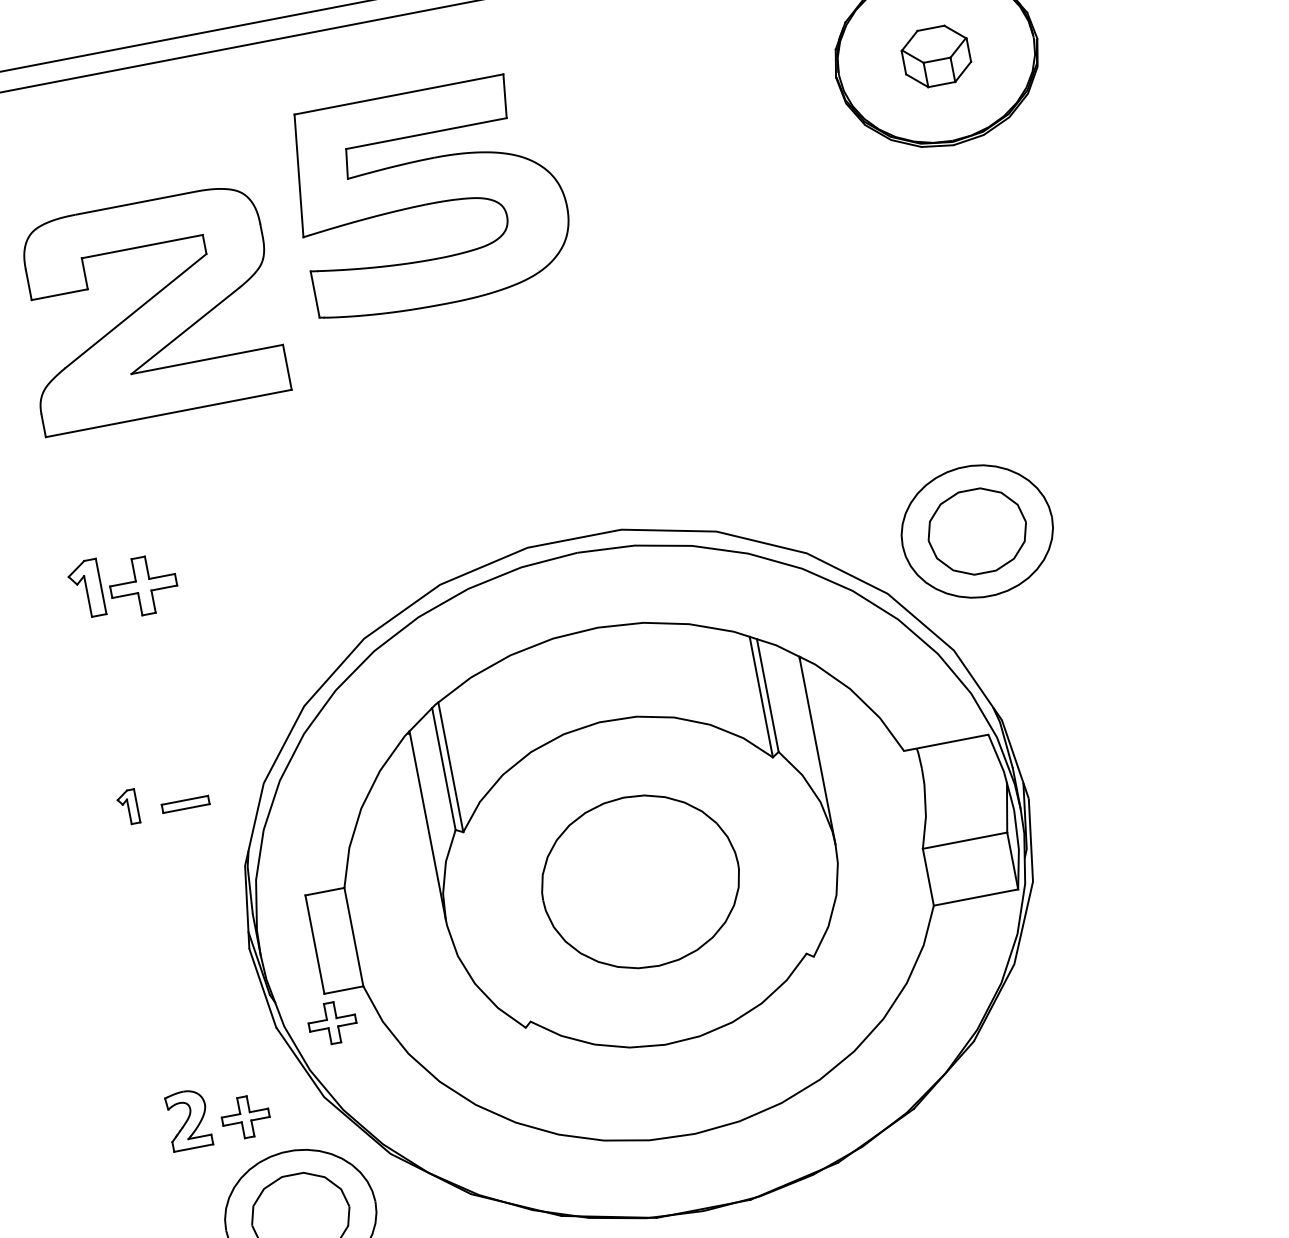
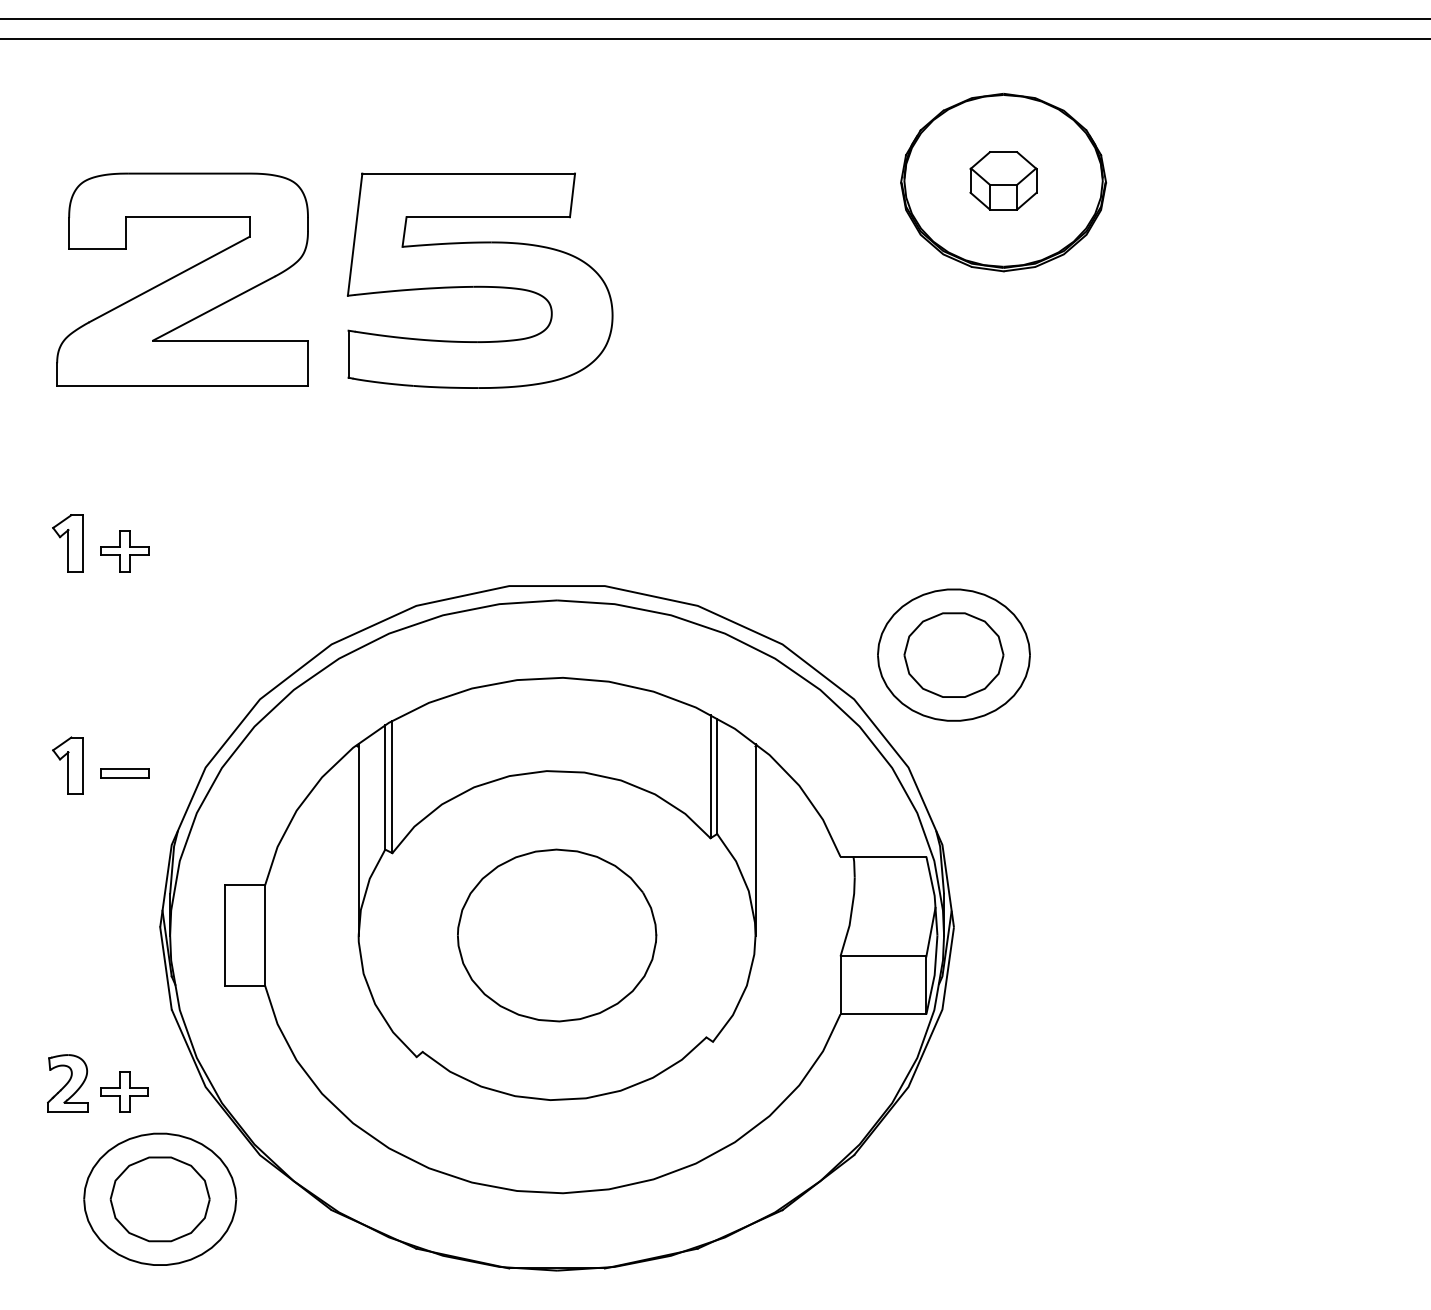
part: (430, 197) -> (480, 280), moved
part: (143, 586) -> (124, 551), size x0.71
part: (127, 807) -> (67, 765), size x1.67
part: (332, 1022) -> (227, 1015), removed

